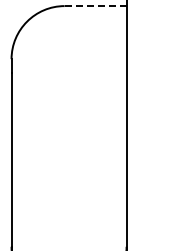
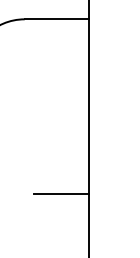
line: (95, 6) -> (56, 19), dashed -> solid
line: (99, 175) -> (60, 193), added

